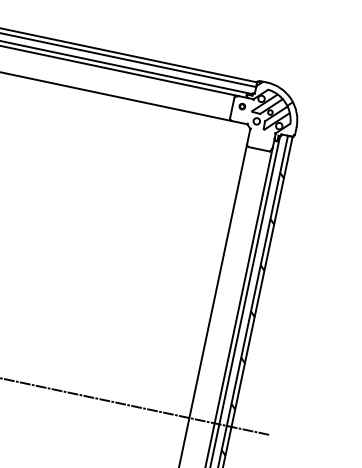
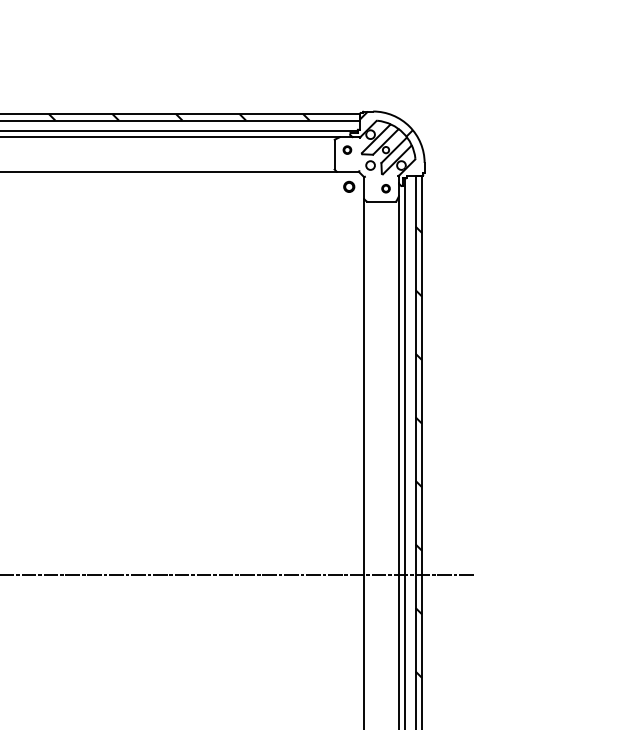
hatch: (124, 57) -> (178, 117), added
part: (238, 133) -> (349, 186), added
part: (264, 140) -> (385, 188), added

